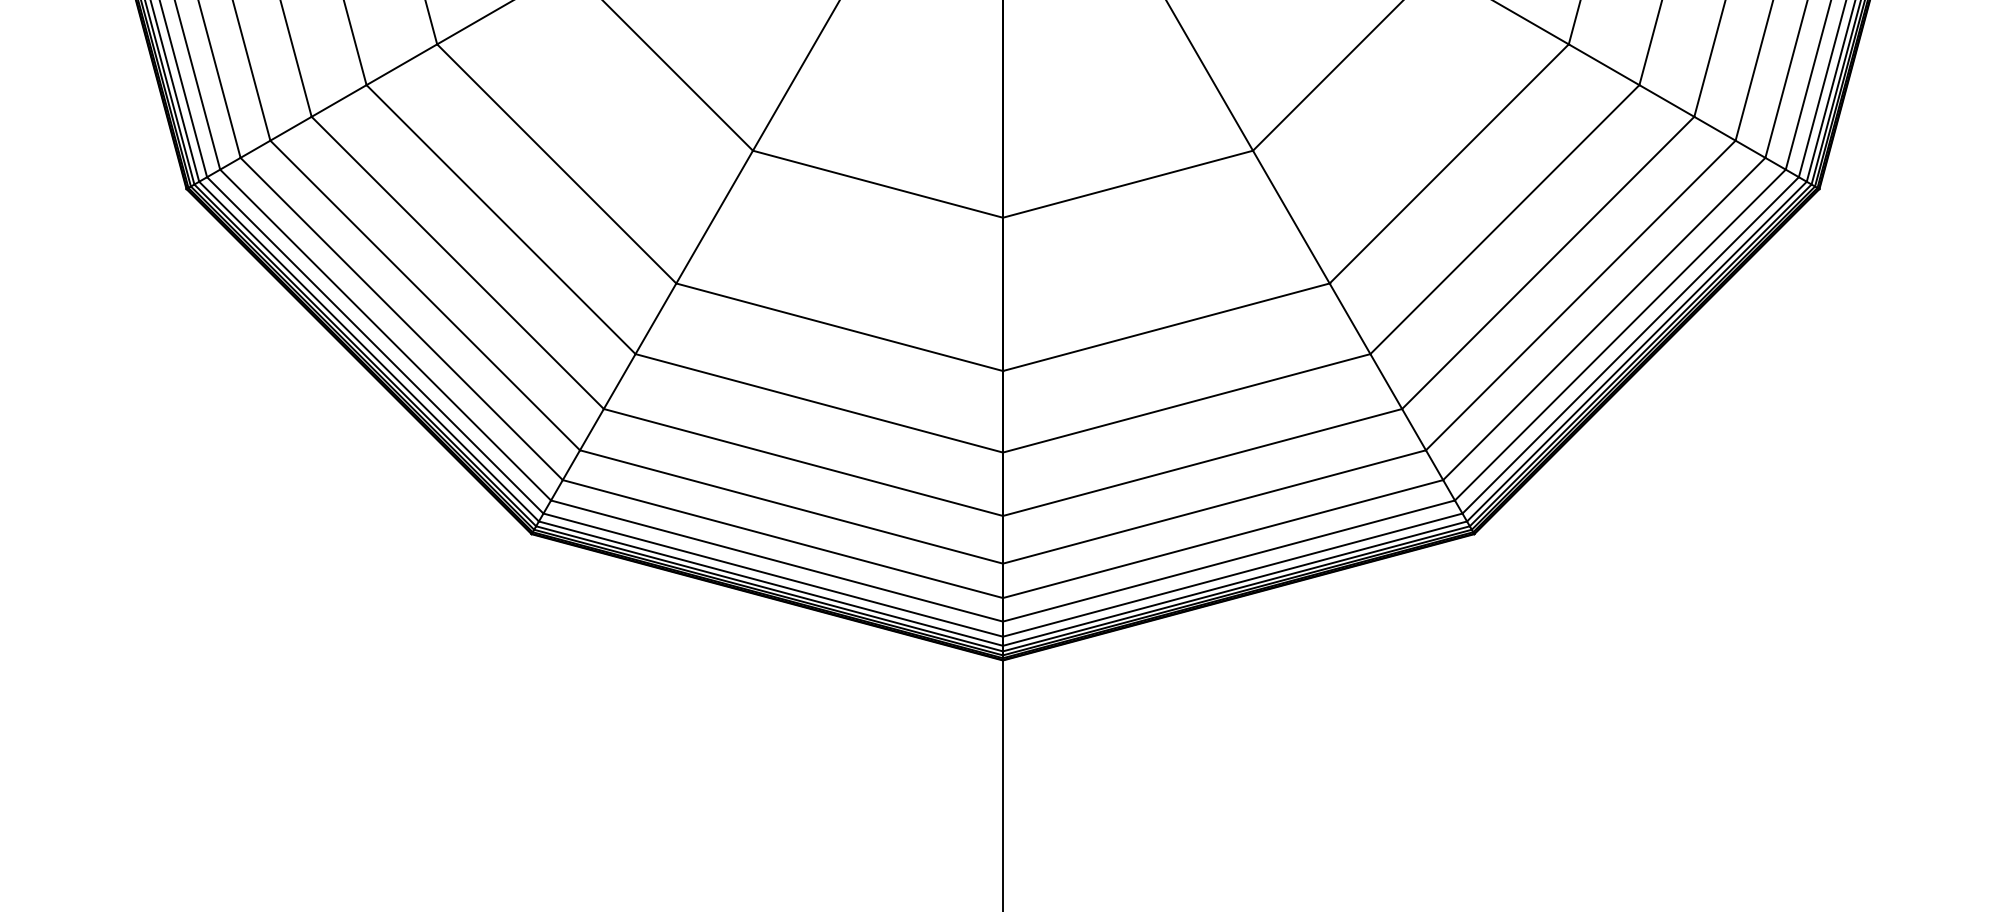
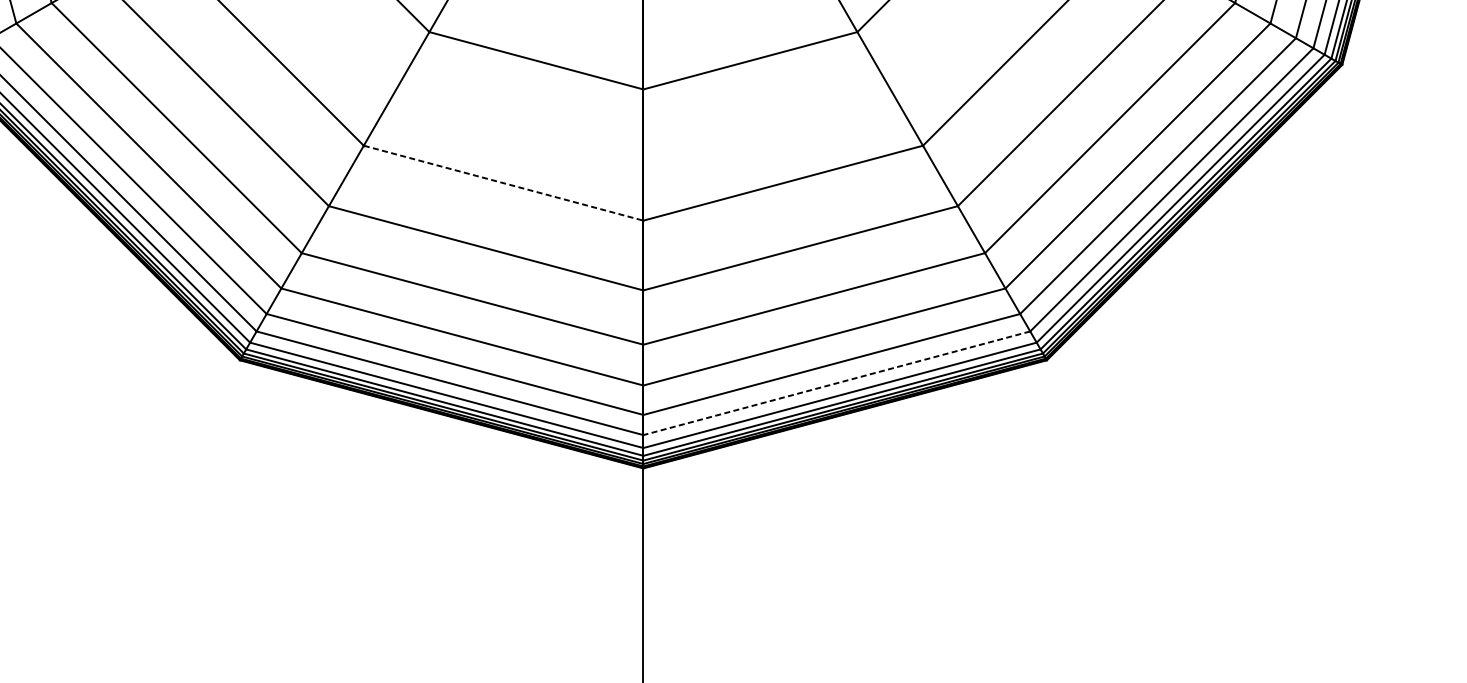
line: (840, 327) -> (504, 183), solid -> dashed
line: (1228, 561) -> (836, 383), solid -> dashed

